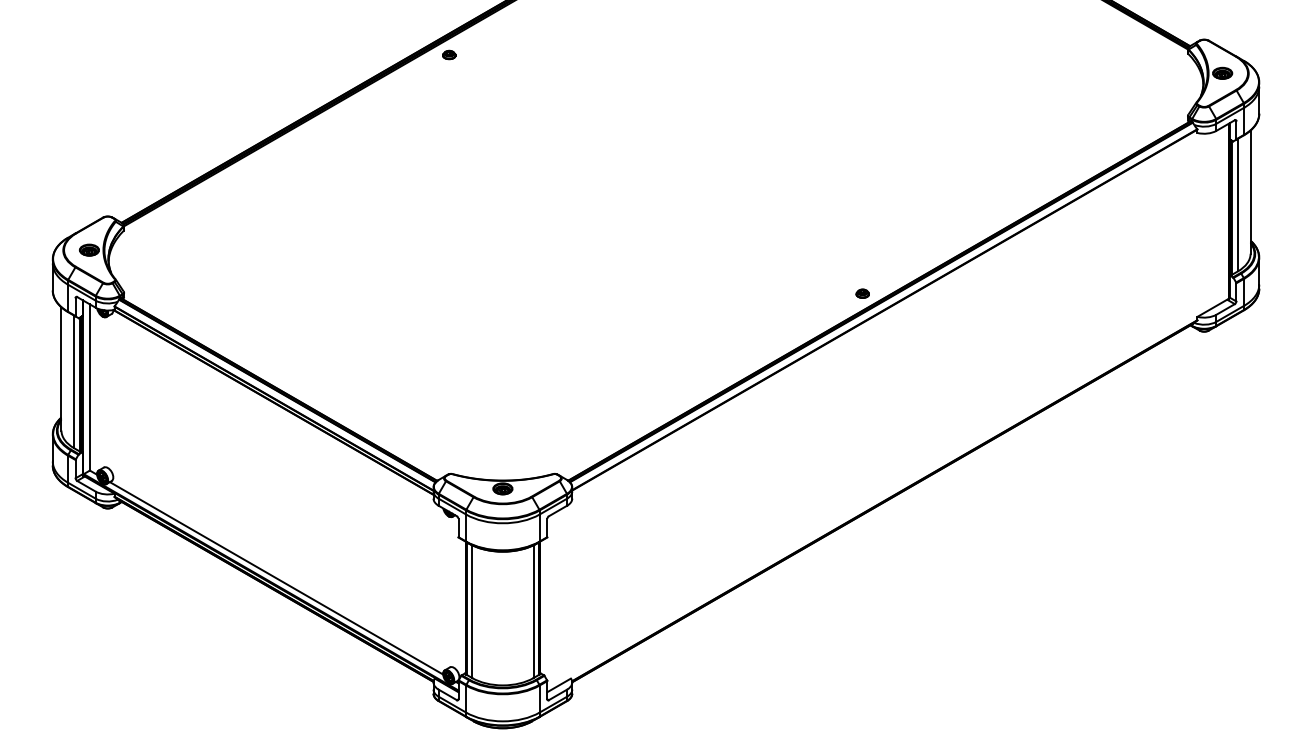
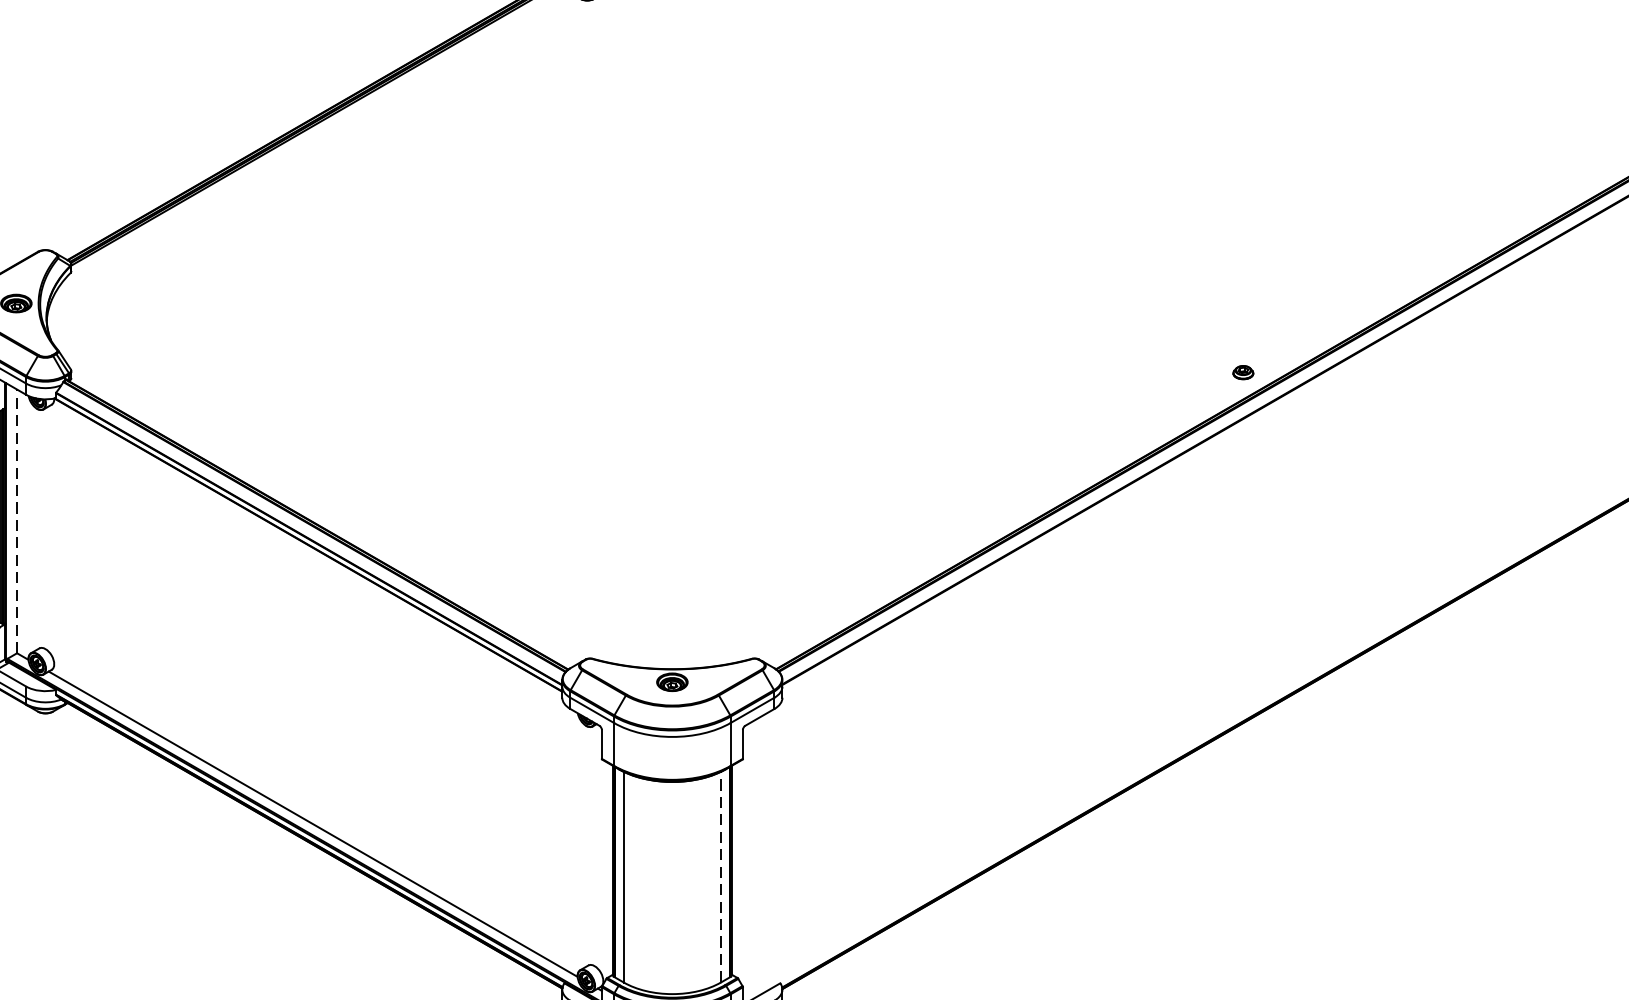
line: (89, 386) -> (16, 519), solid -> dashed
line: (533, 611) -> (720, 876), solid -> dashed

